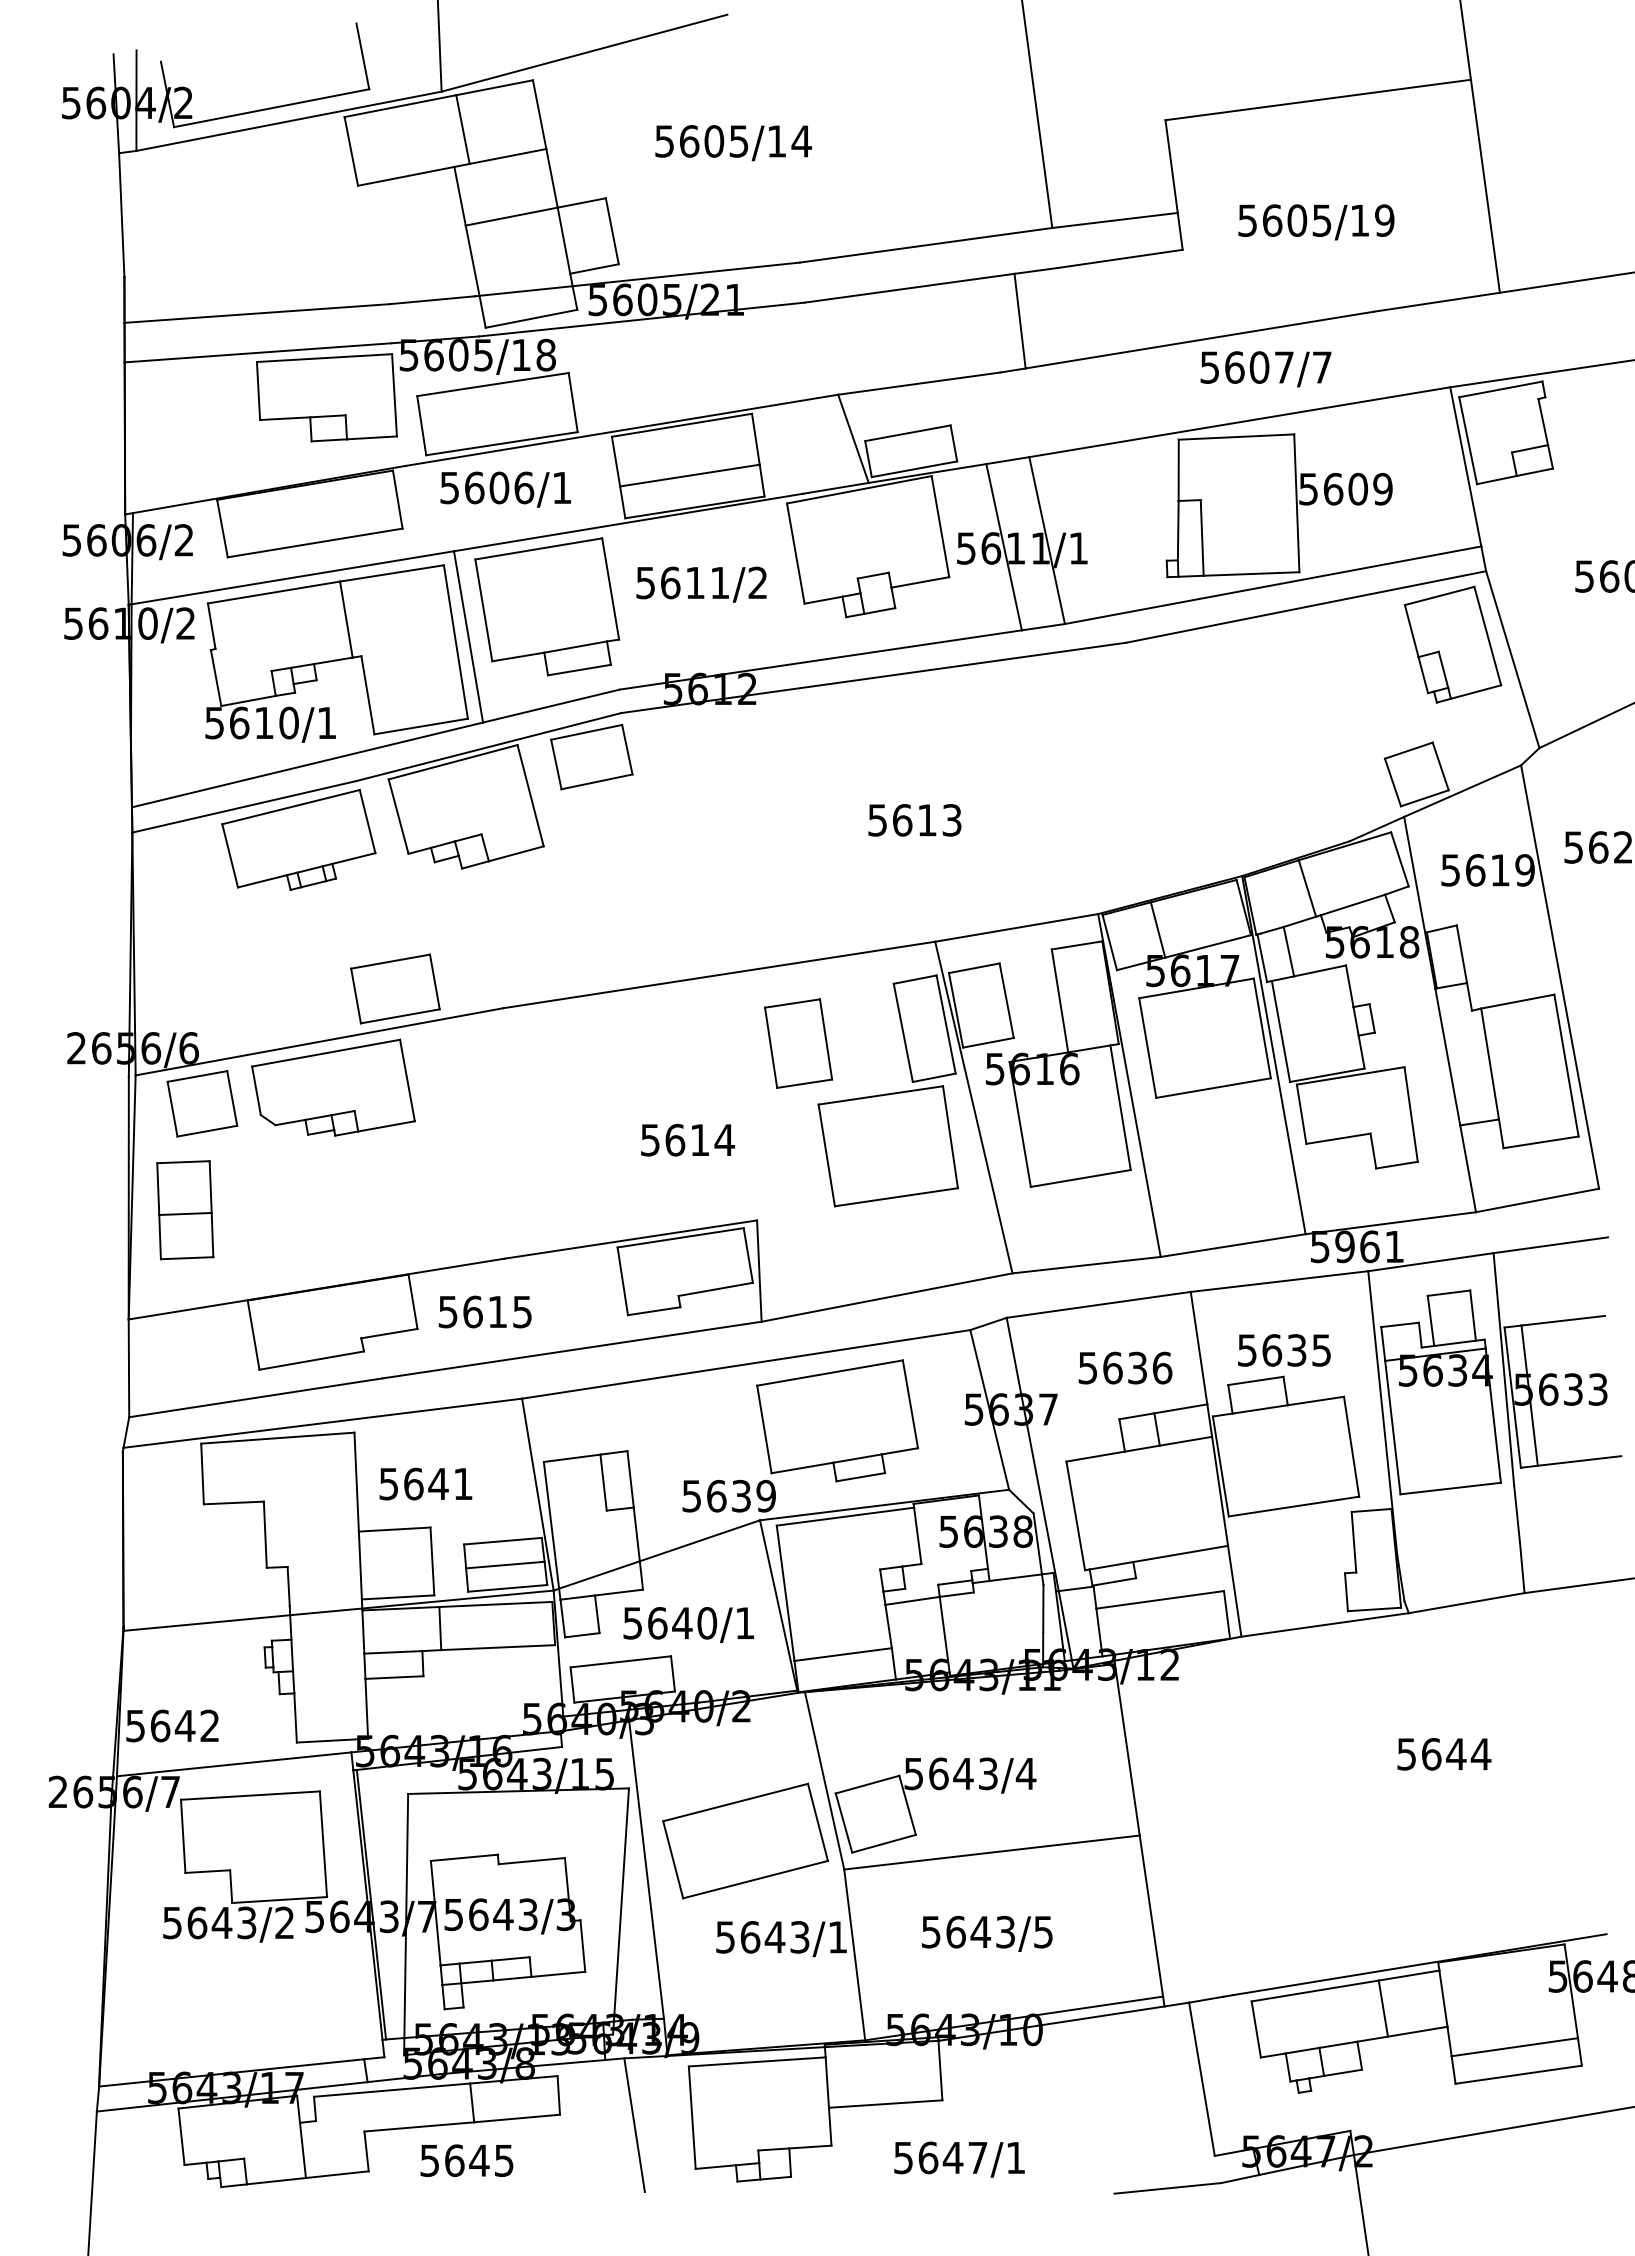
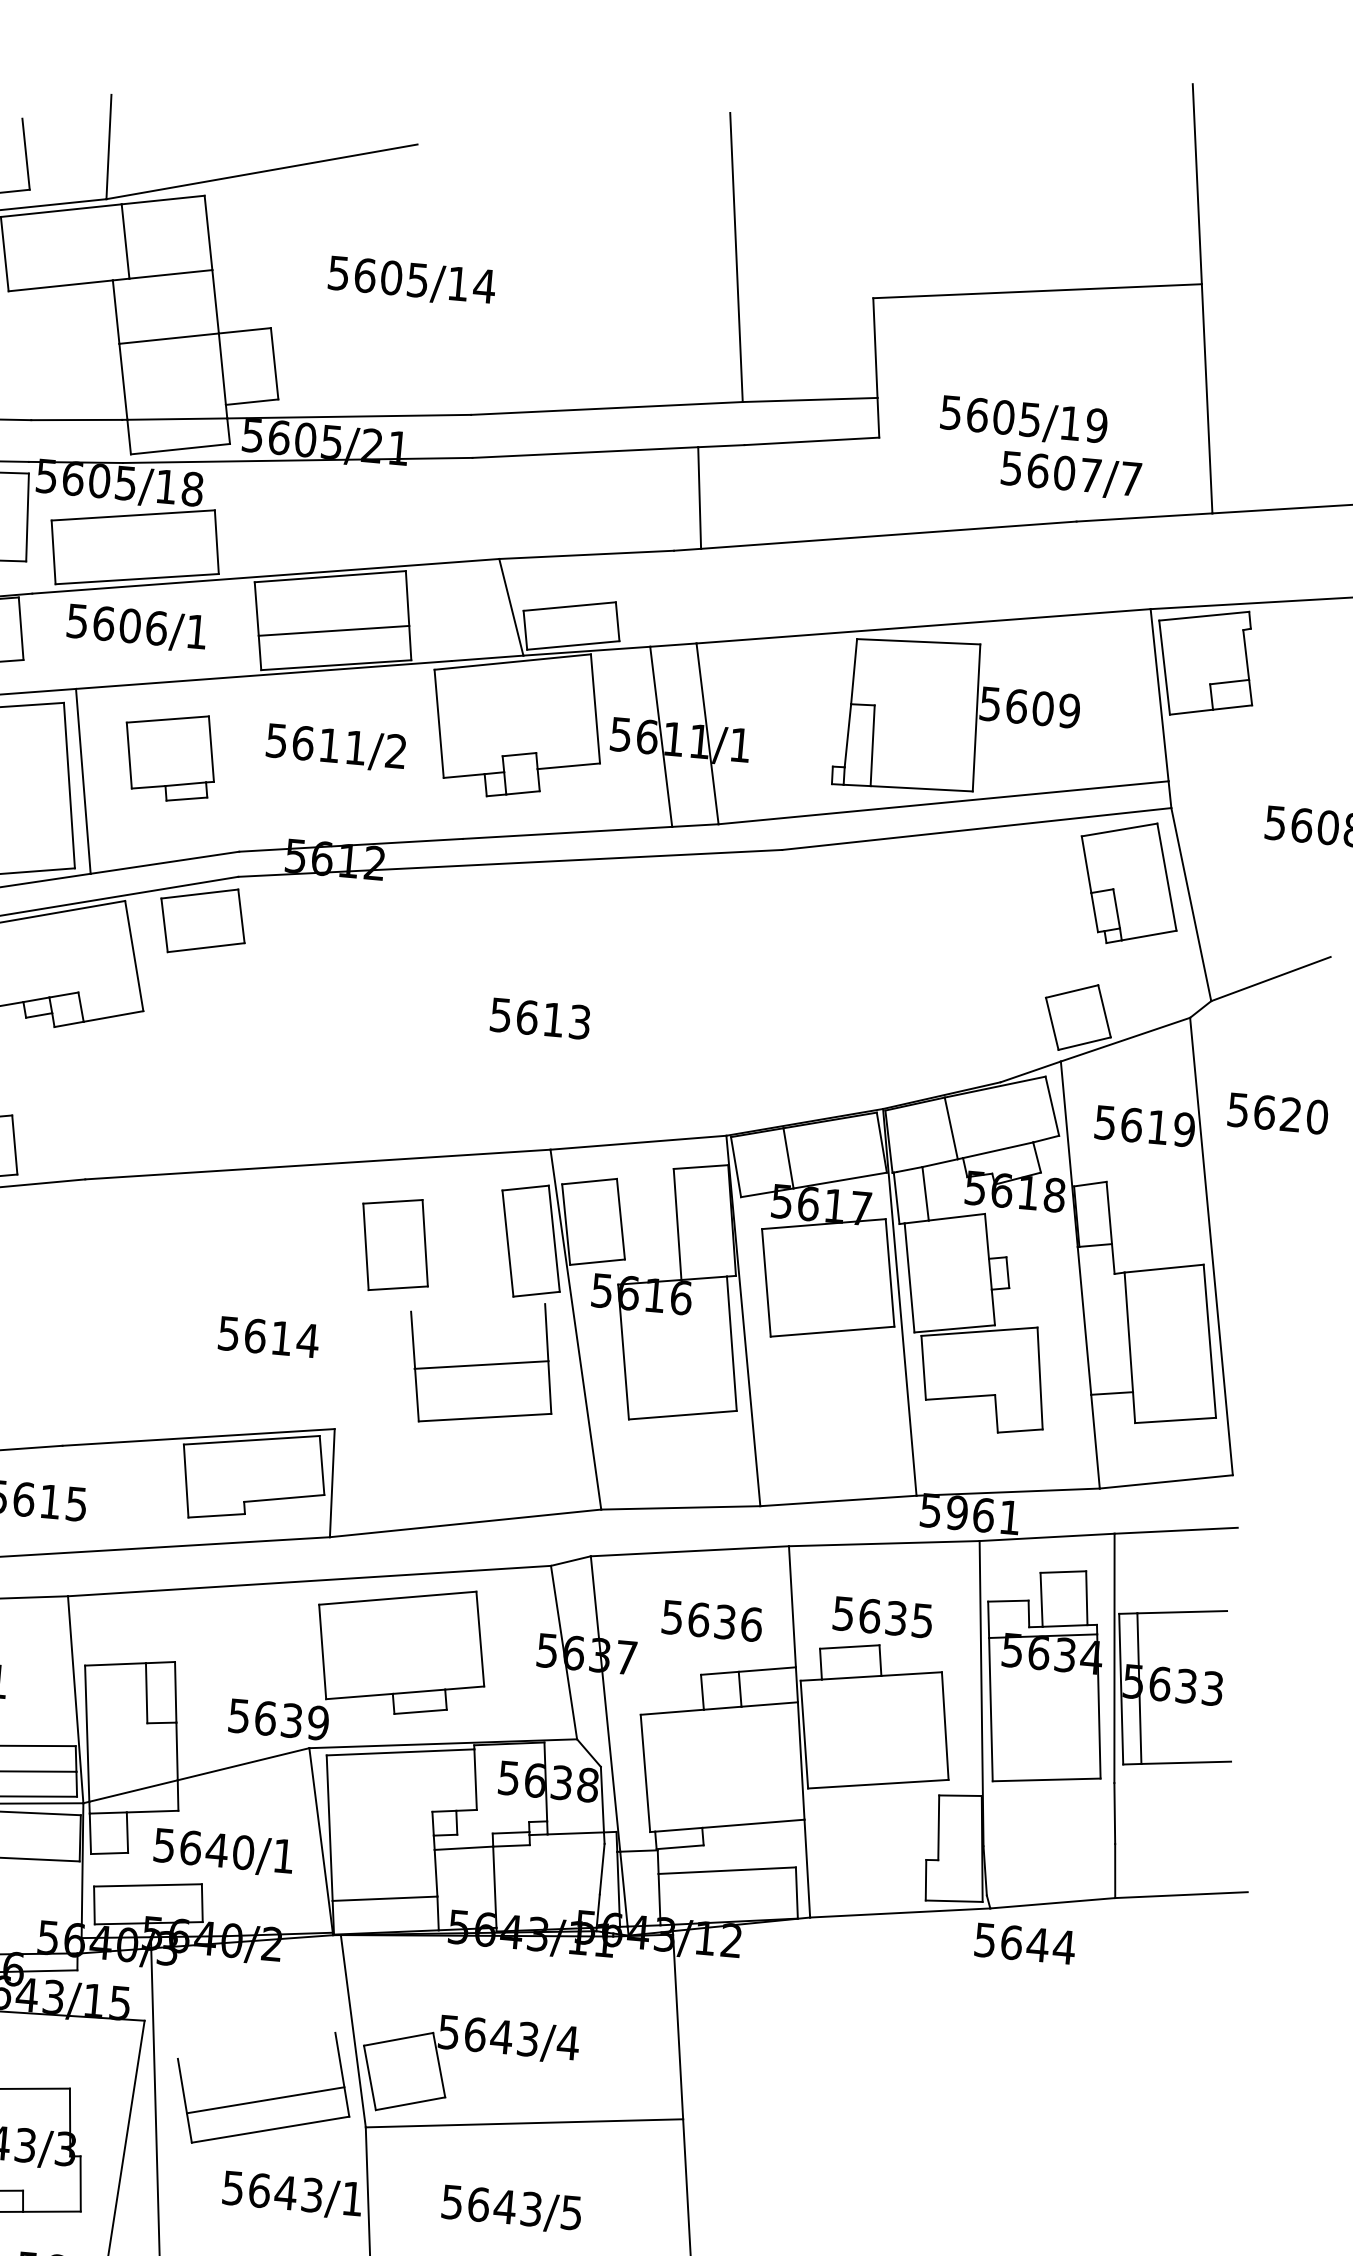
text: (1265, 369) -> (1070, 475), moved
part: (547, 606) -> (170, 756), size x0.6
line: (880, 1095) -> (481, 1365), moved
text: (1444, 1754) -> (1025, 1944), moved
line: (735, 1802) -> (265, 2100), moved

